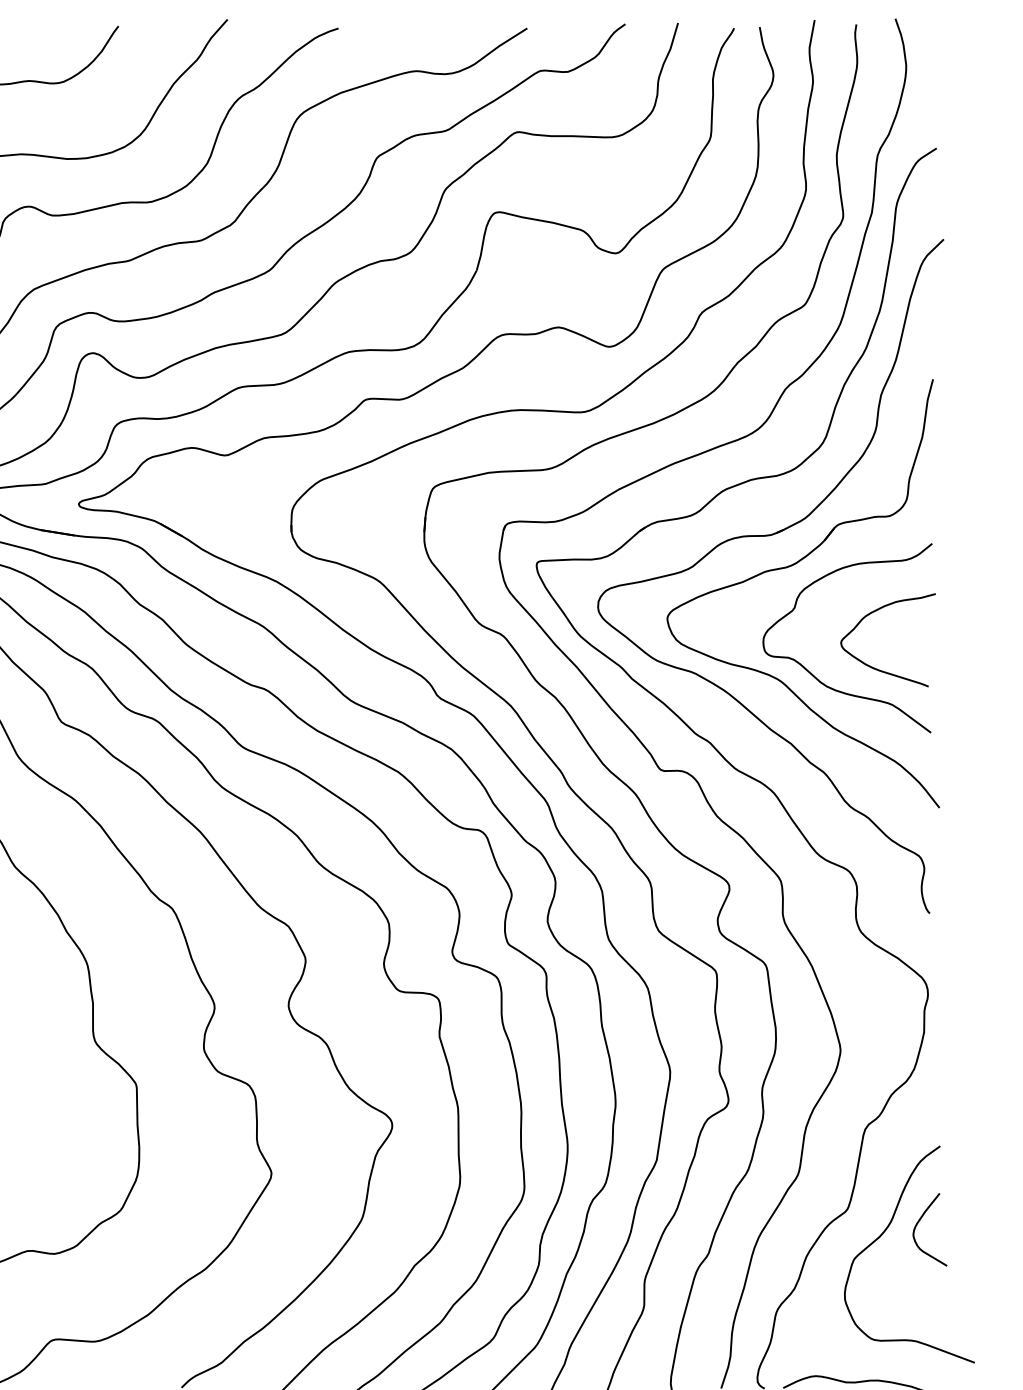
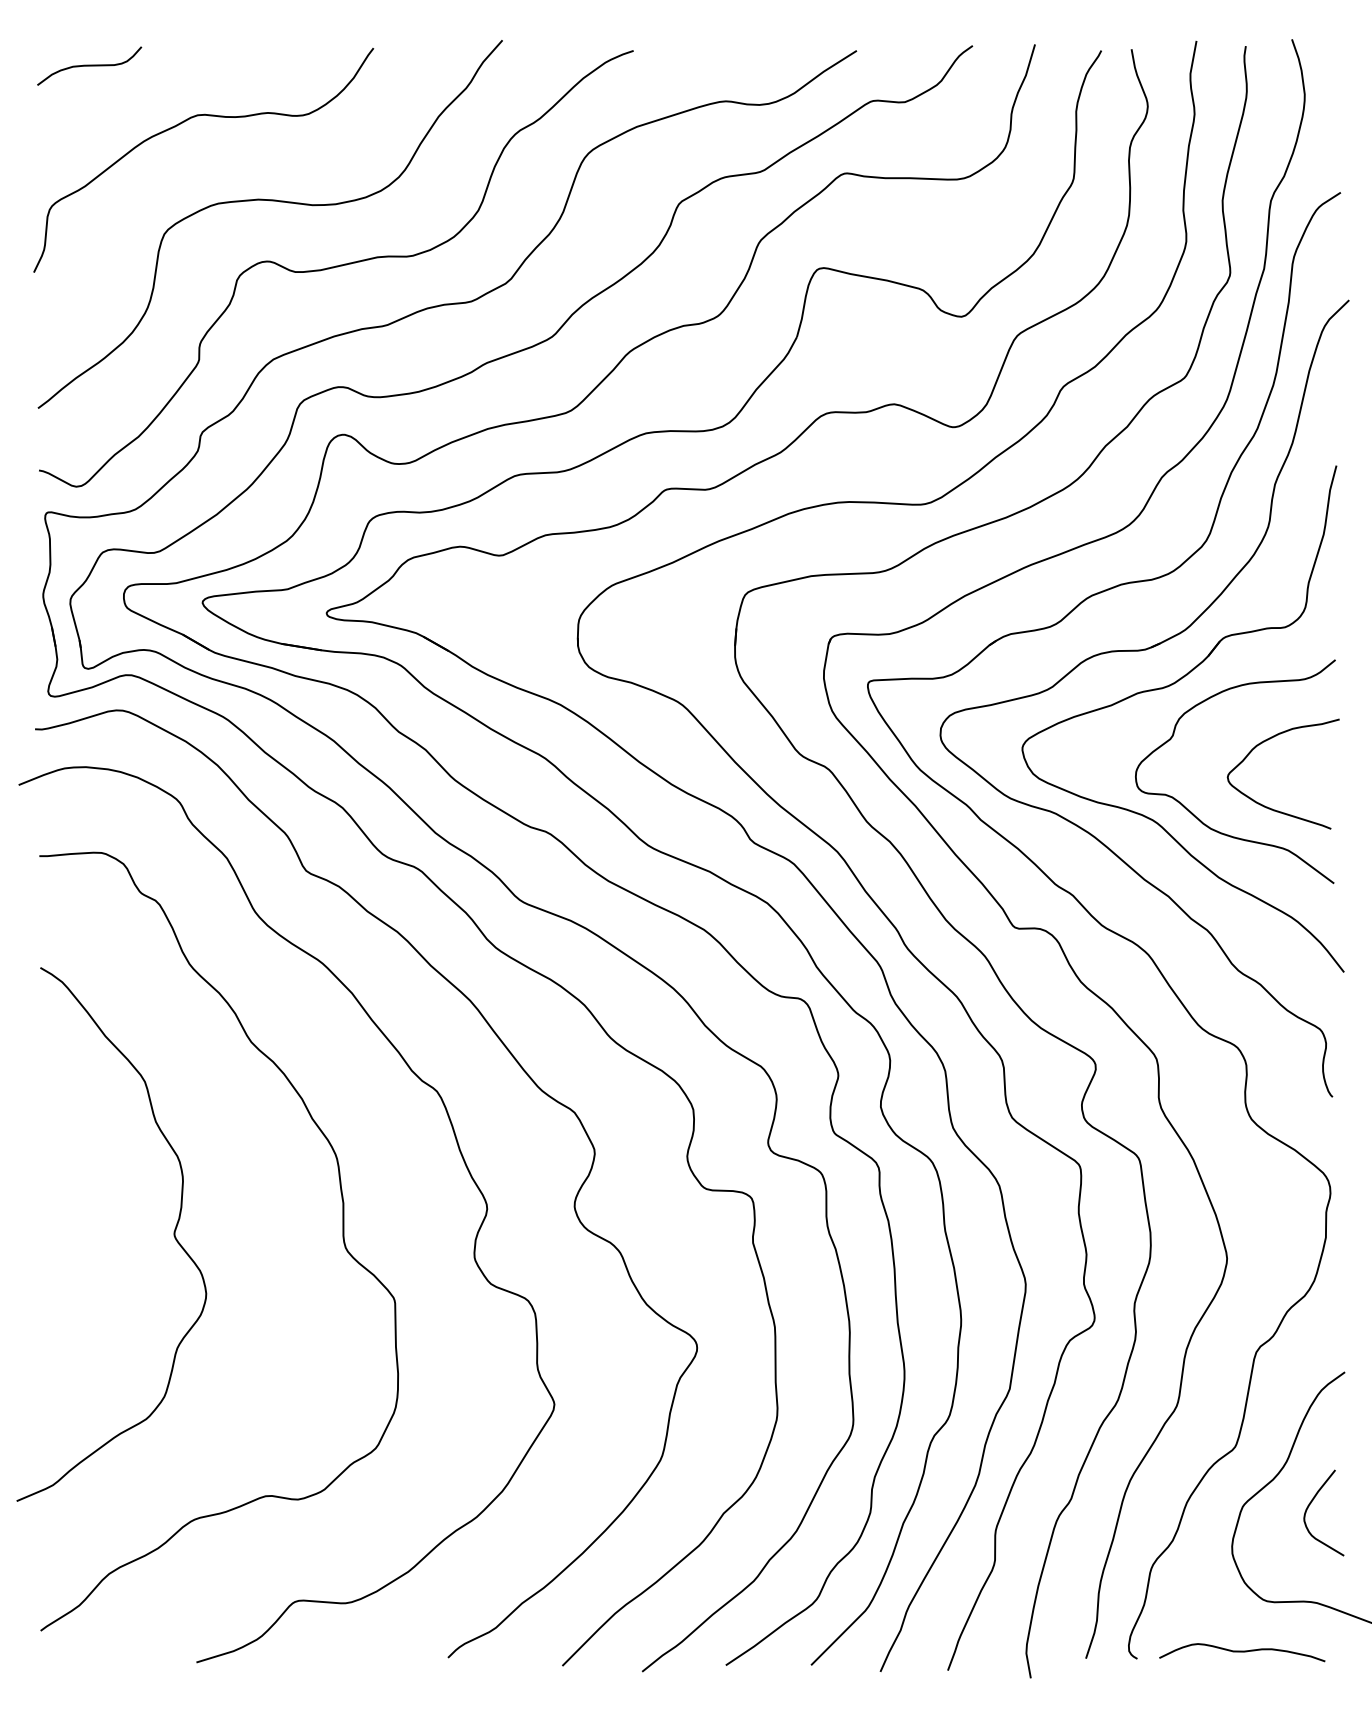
curve: (919, 1221) -> (1311, 1503), moved

